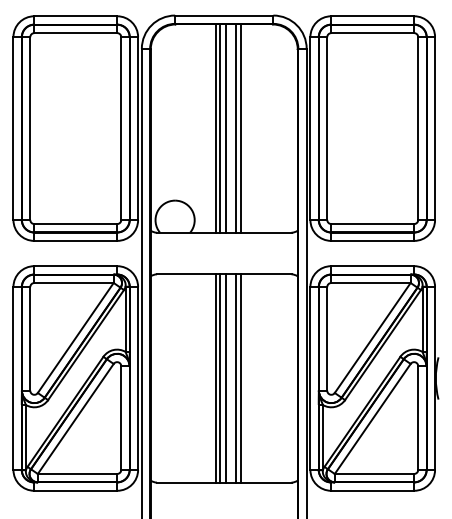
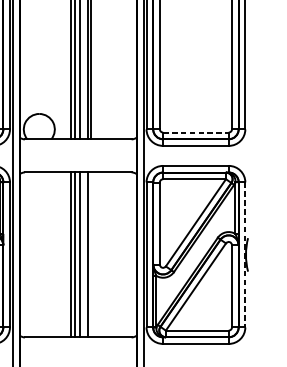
line: (373, 224) -> (196, 132), solid -> dashed
line: (240, 378) -> (91, 254), removed
line: (435, 378) -> (245, 254), solid -> dashed

